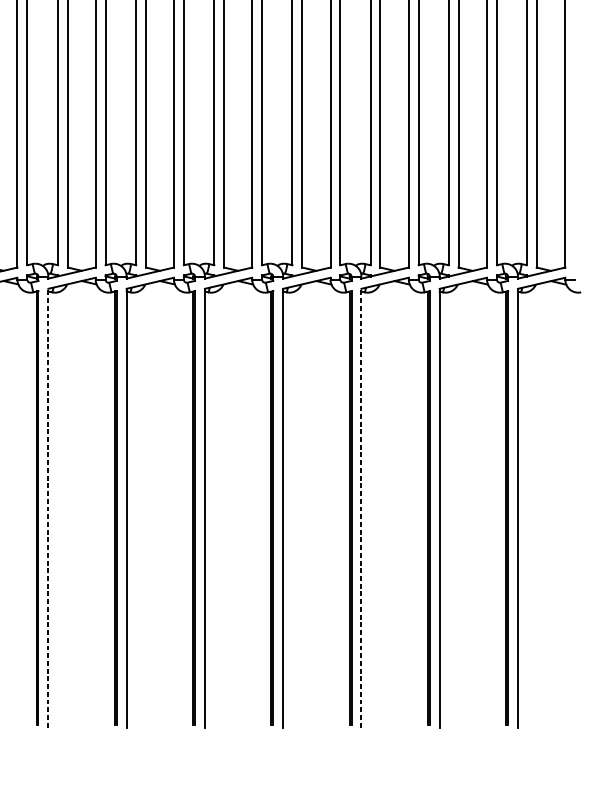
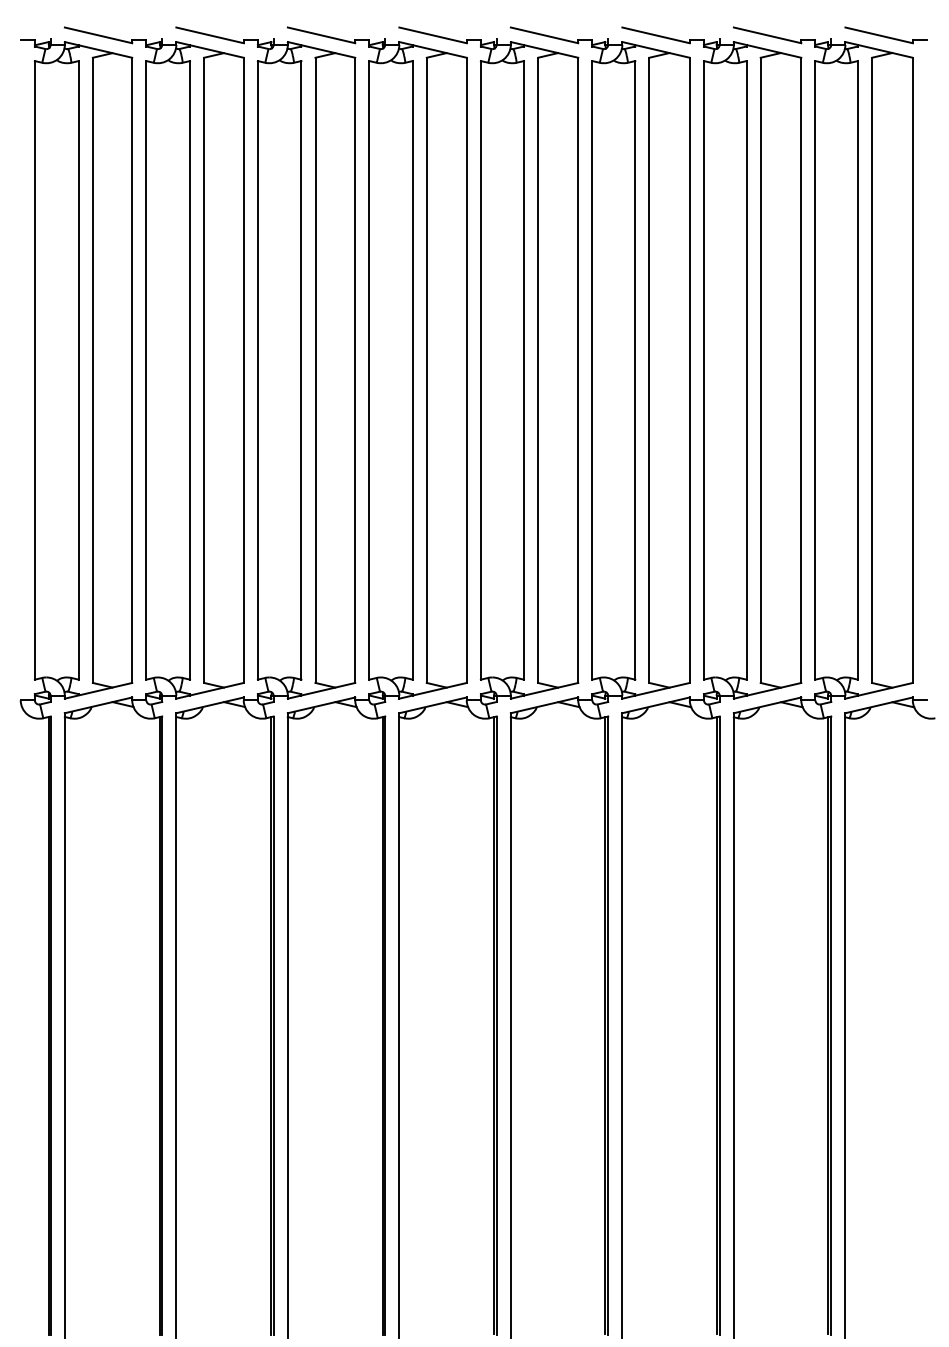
line: (48, 508) -> (176, 1025), dashed -> solid
line: (361, 508) -> (622, 1025), dashed -> solid

